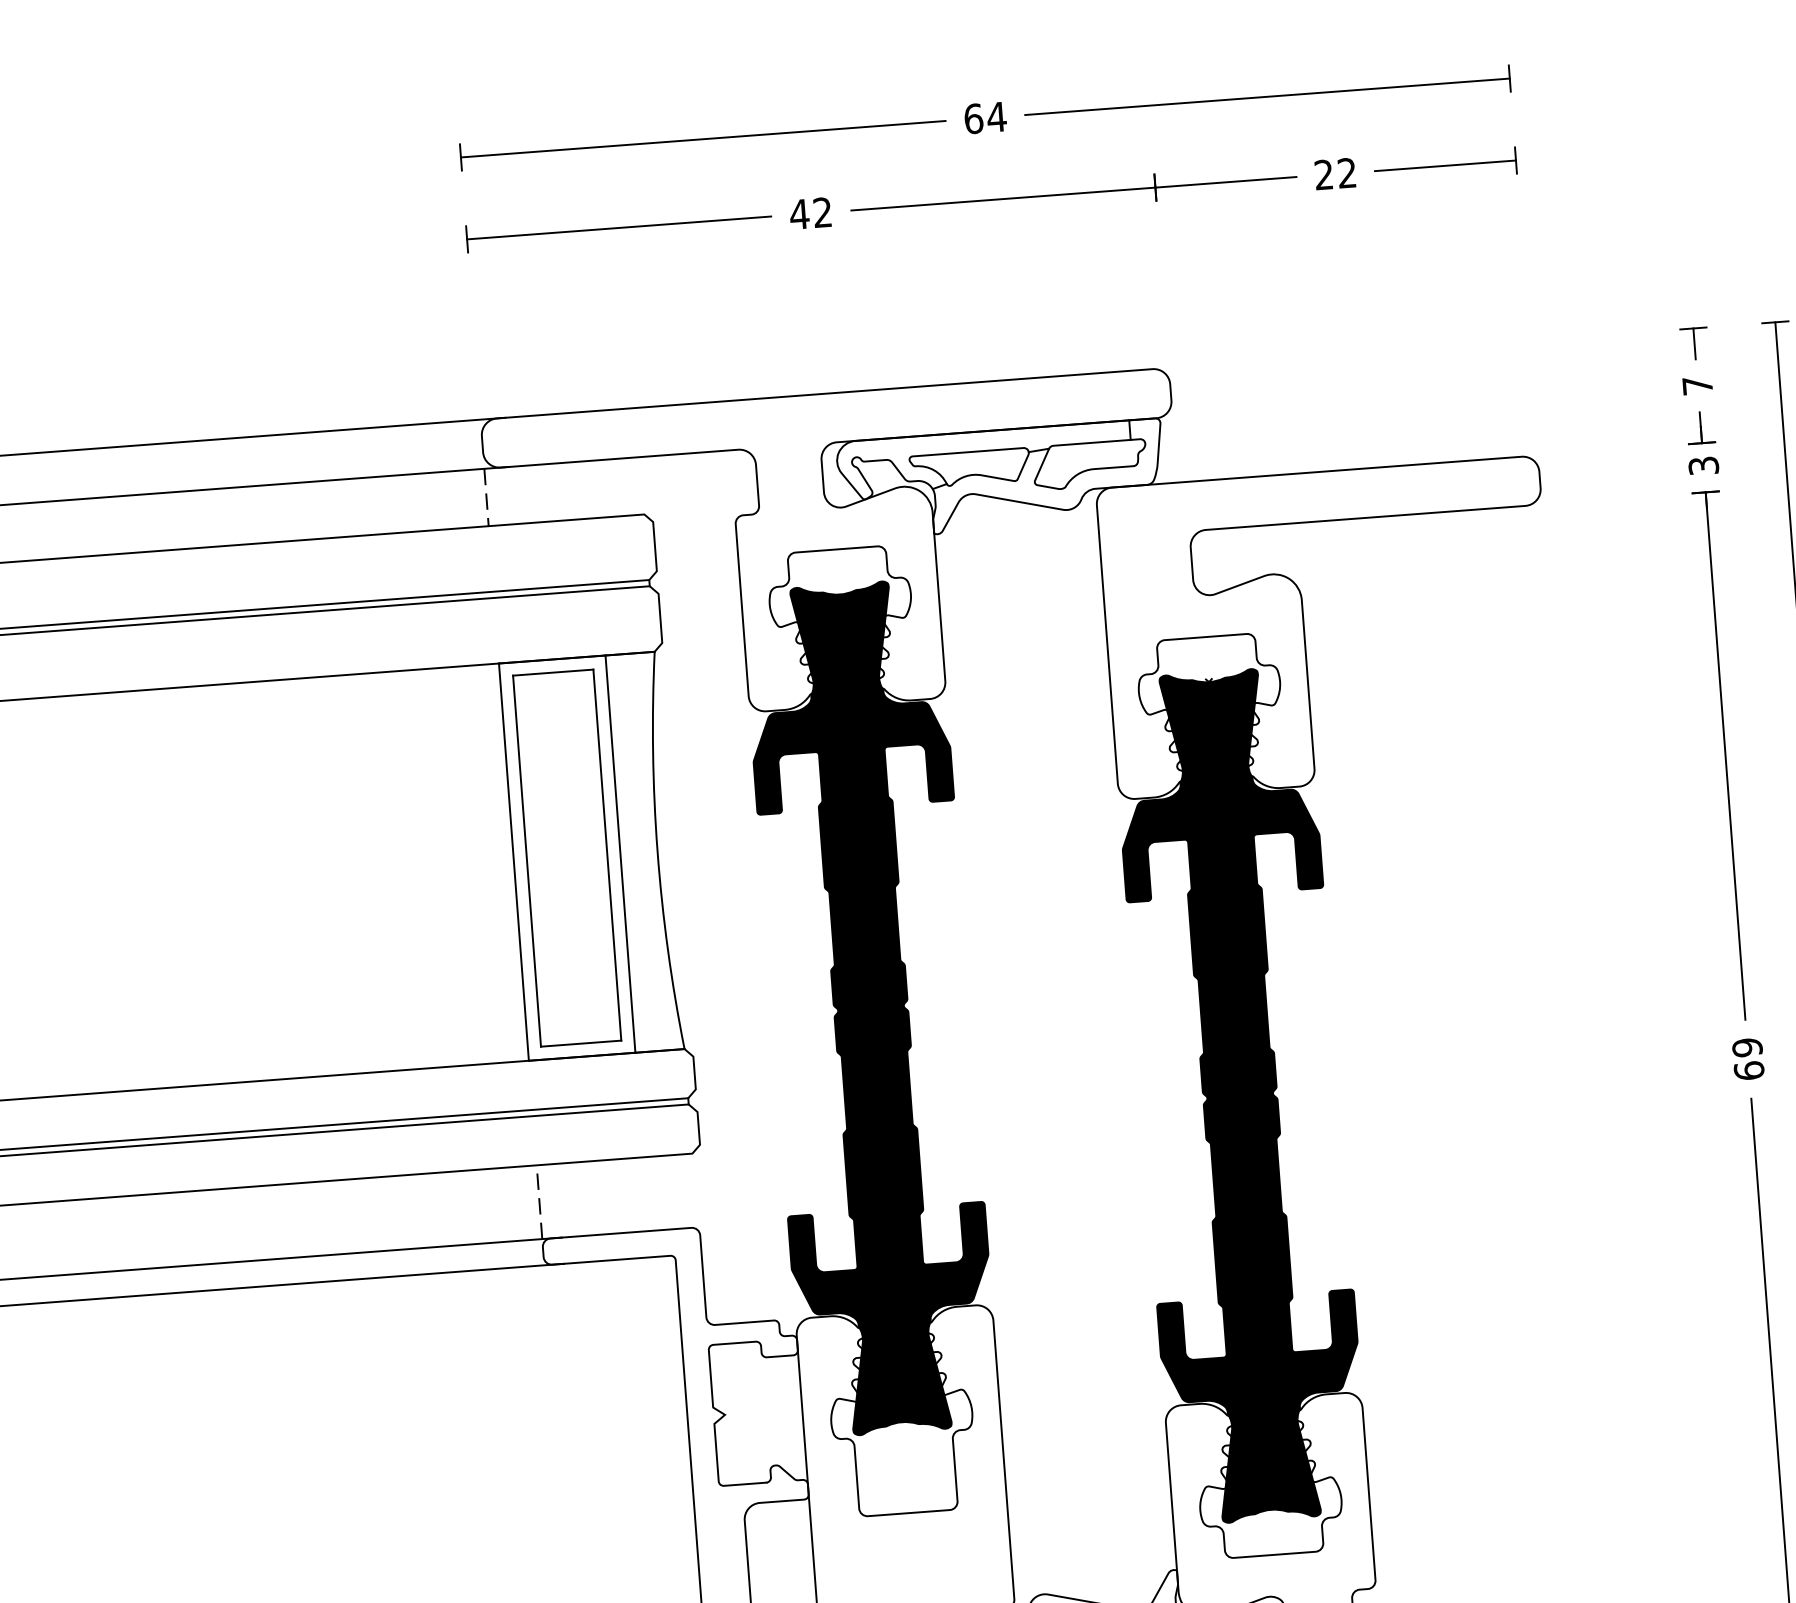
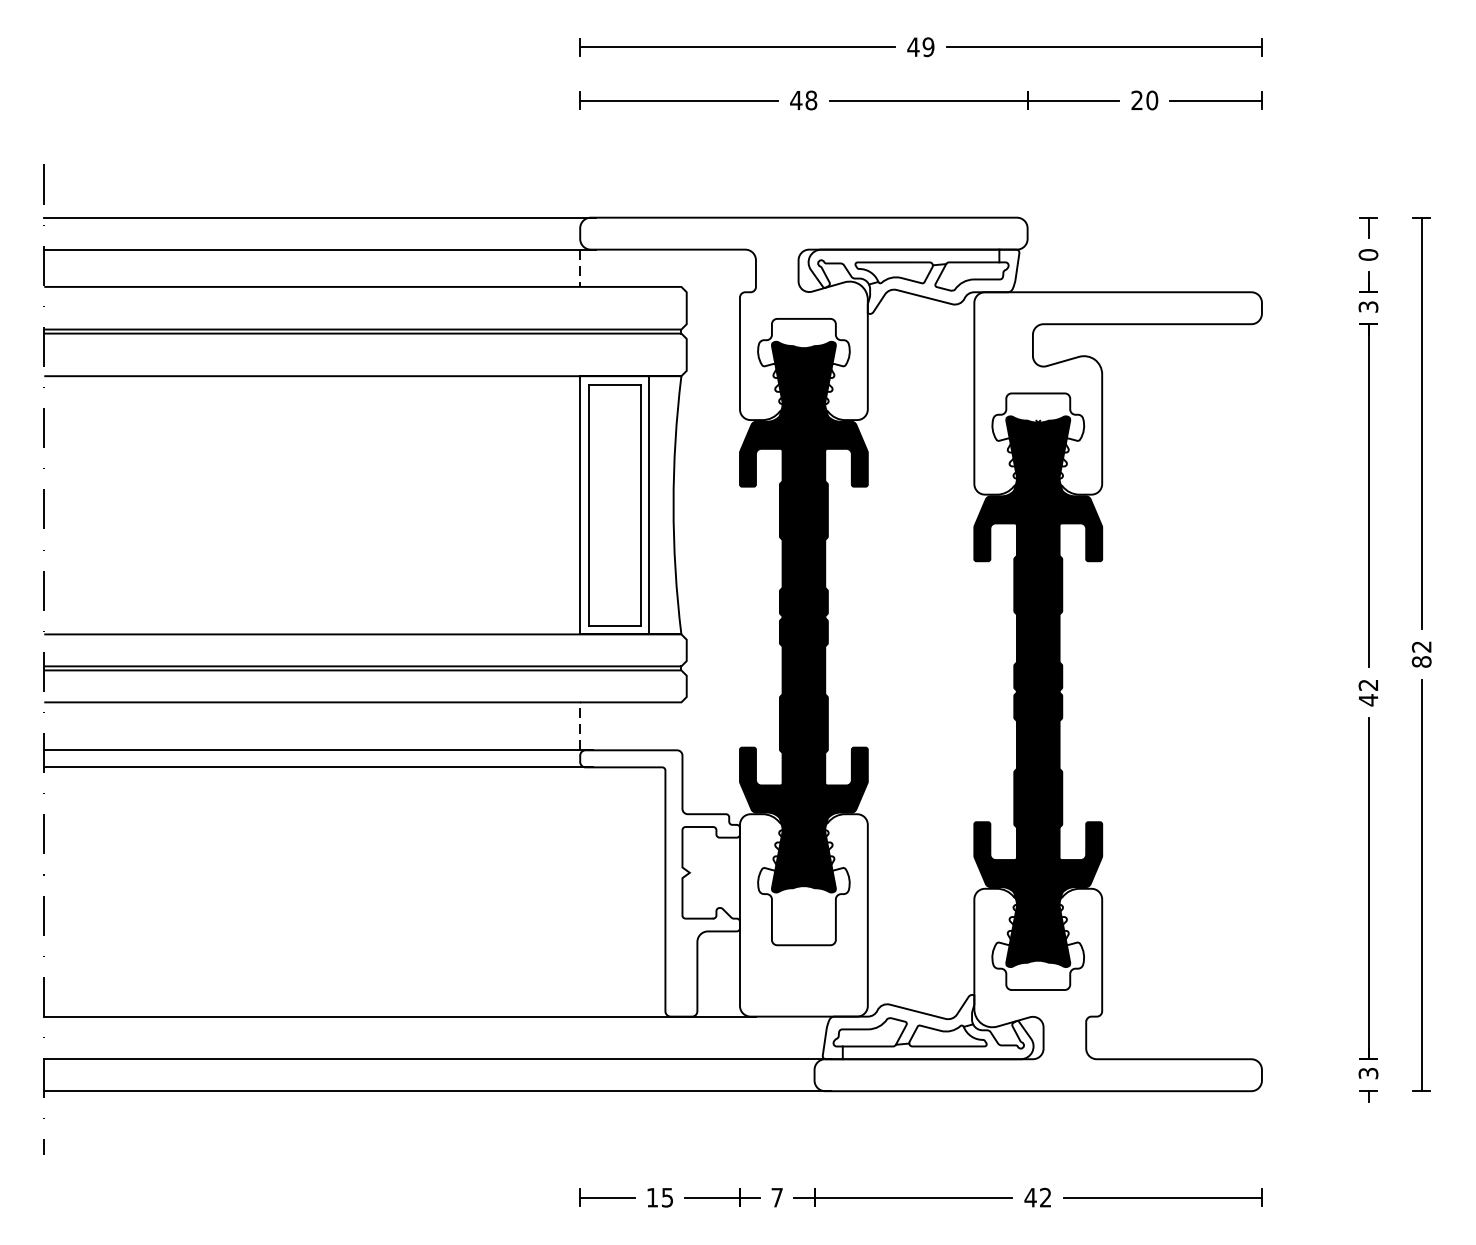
text: (984, 118) -> (920, 47), 64 -> 49
text: (1347, 173) -> (1152, 100), 22 -> 20
text: (822, 212) -> (811, 100), 42 -> 48
text: (1697, 385) -> (1368, 254), 7 -> 0
text: (1748, 1058) -> (1368, 692), 69 -> 42

